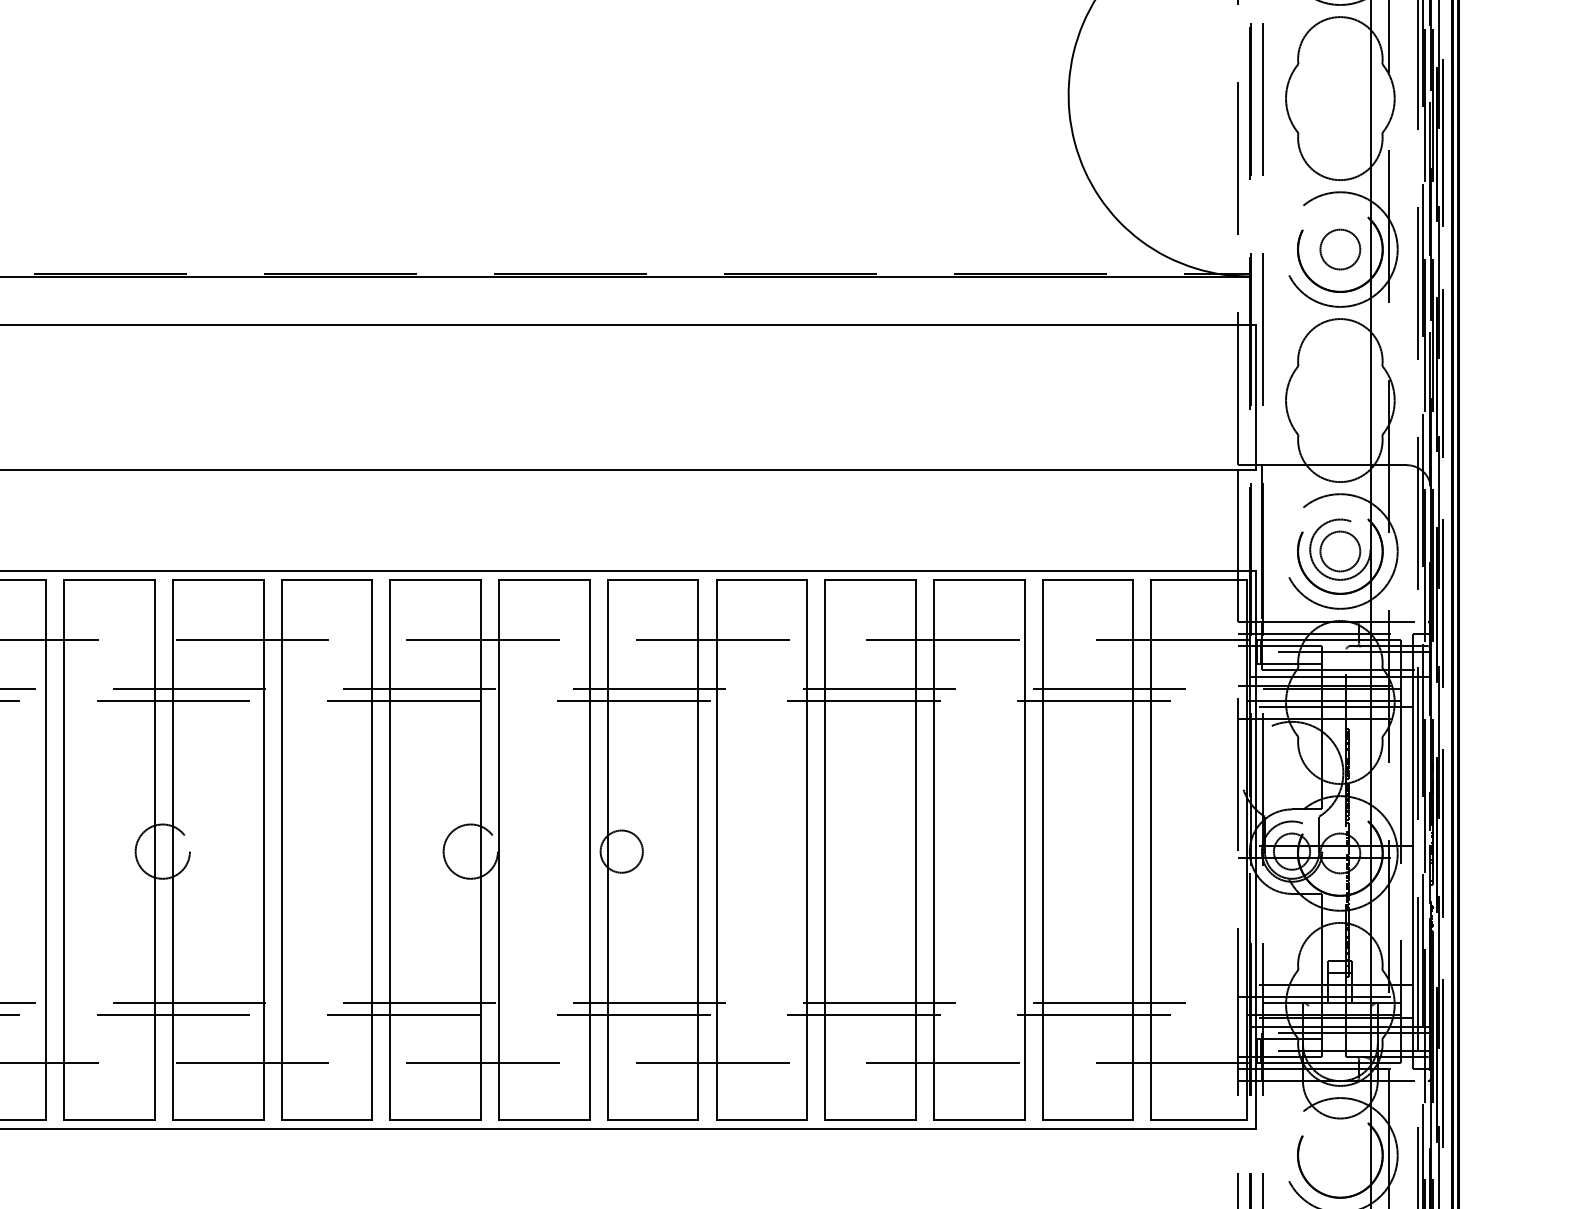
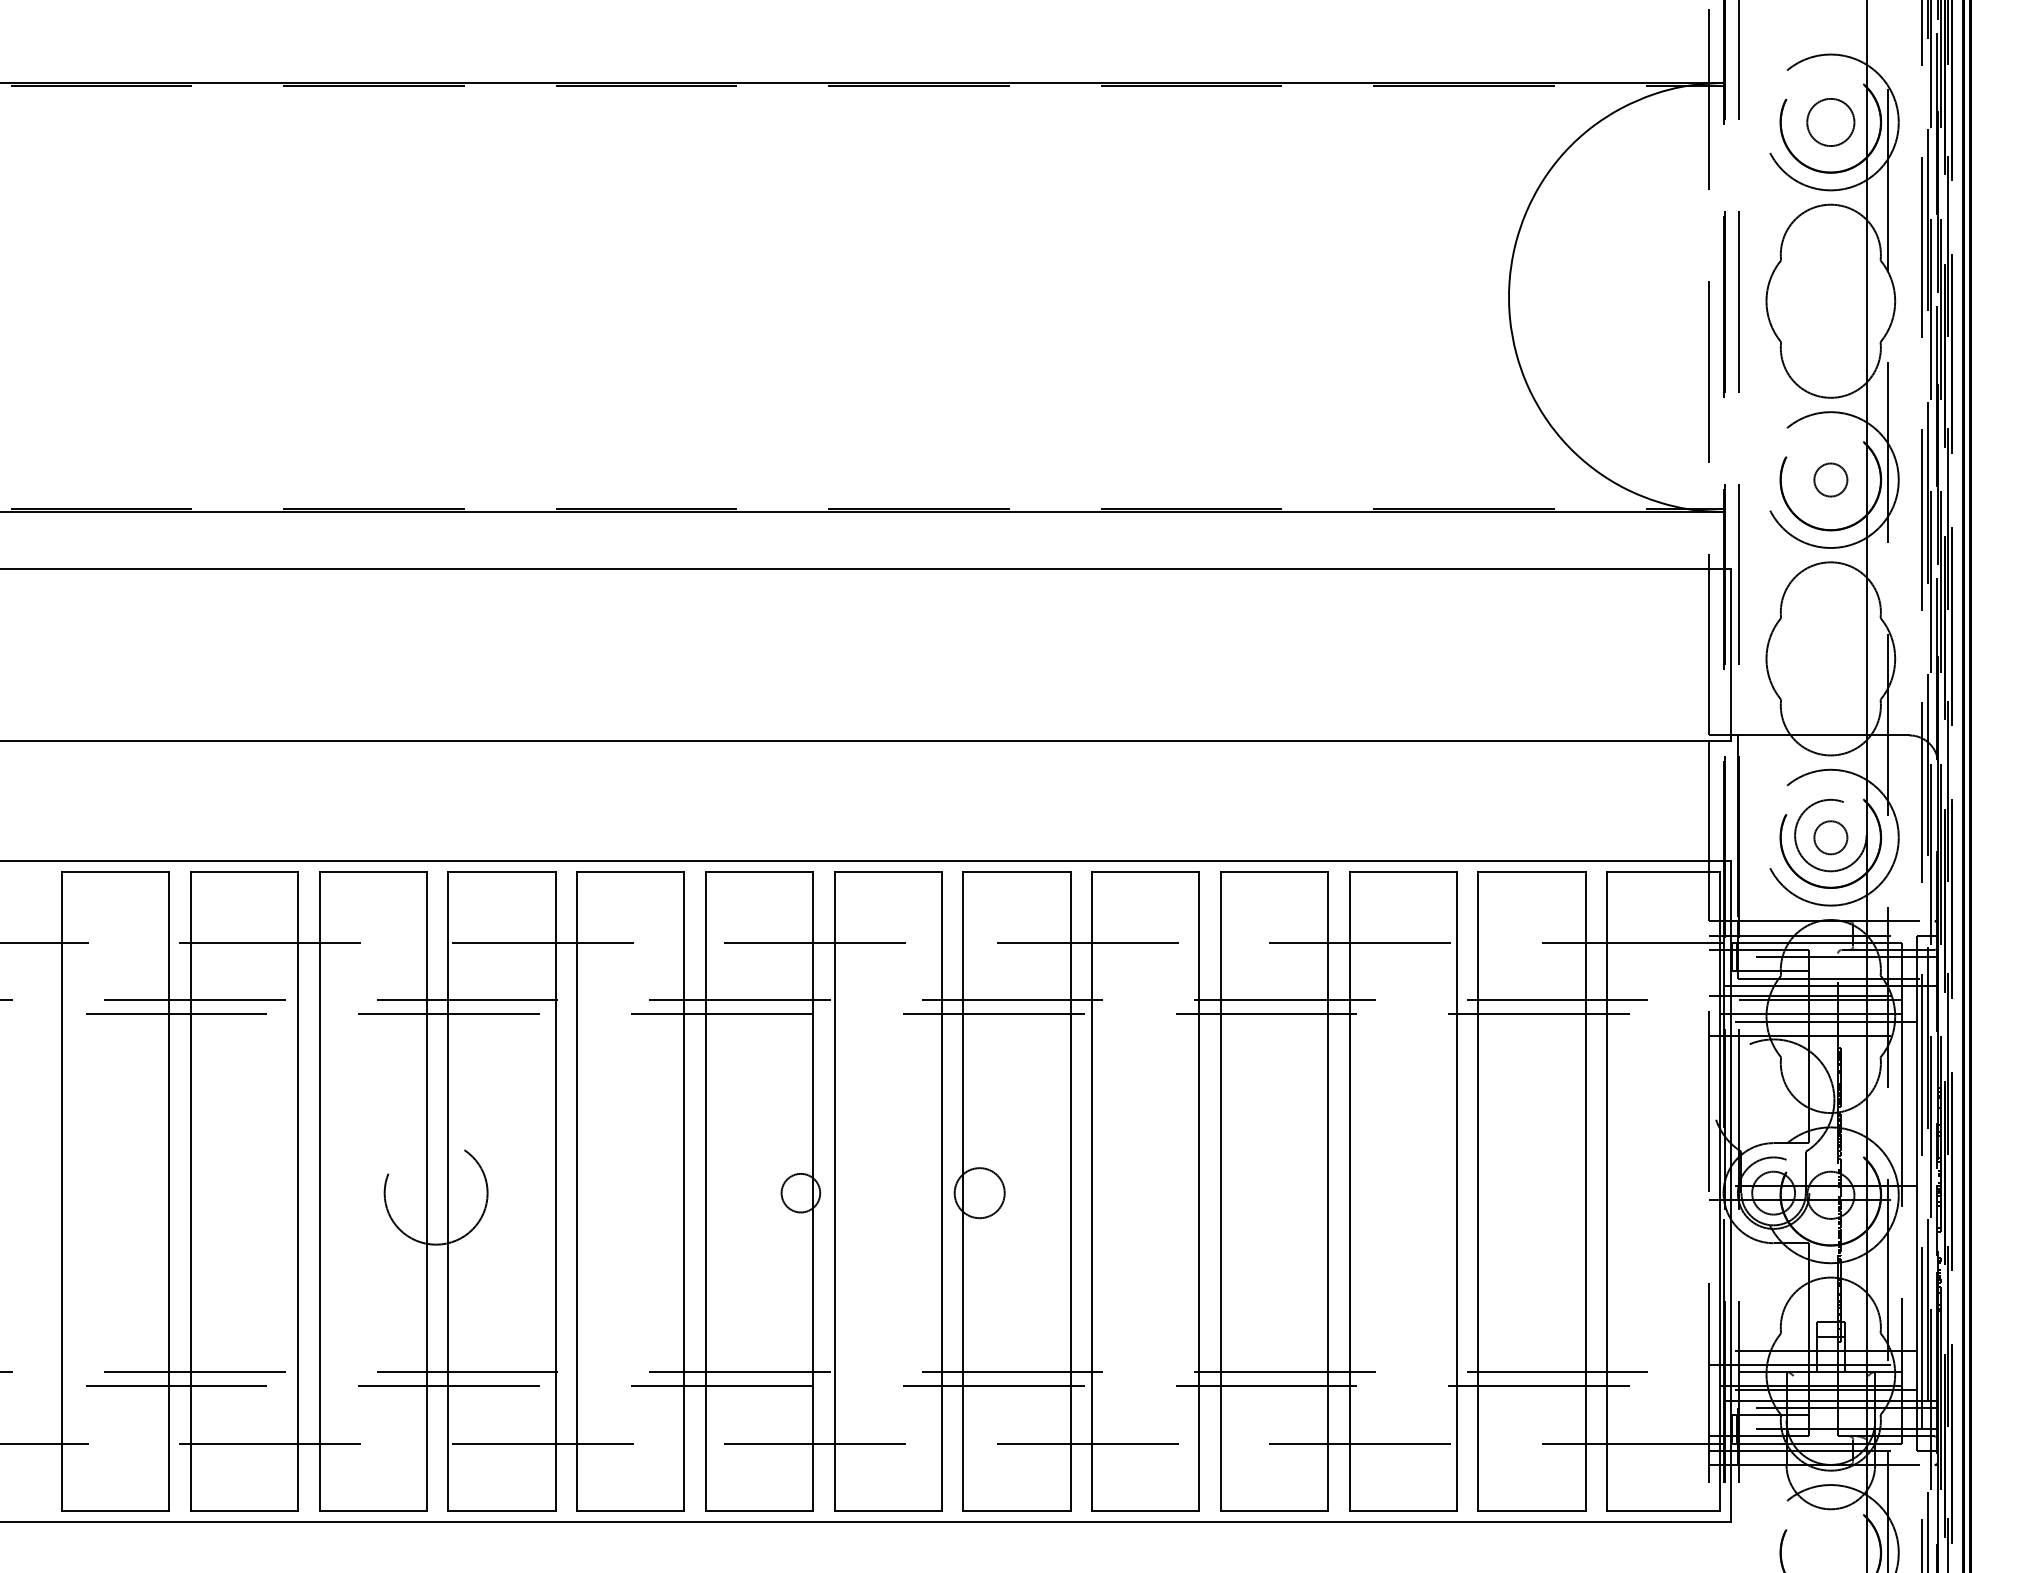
circle: (1340, 249) -> (1830, 479), size x0.7
circle: (1340, 551) -> (1830, 837), size x0.7
circle: (162, 851) -> (435, 1192), size x1.6
circle: (470, 851) -> (800, 1192), size x0.6

